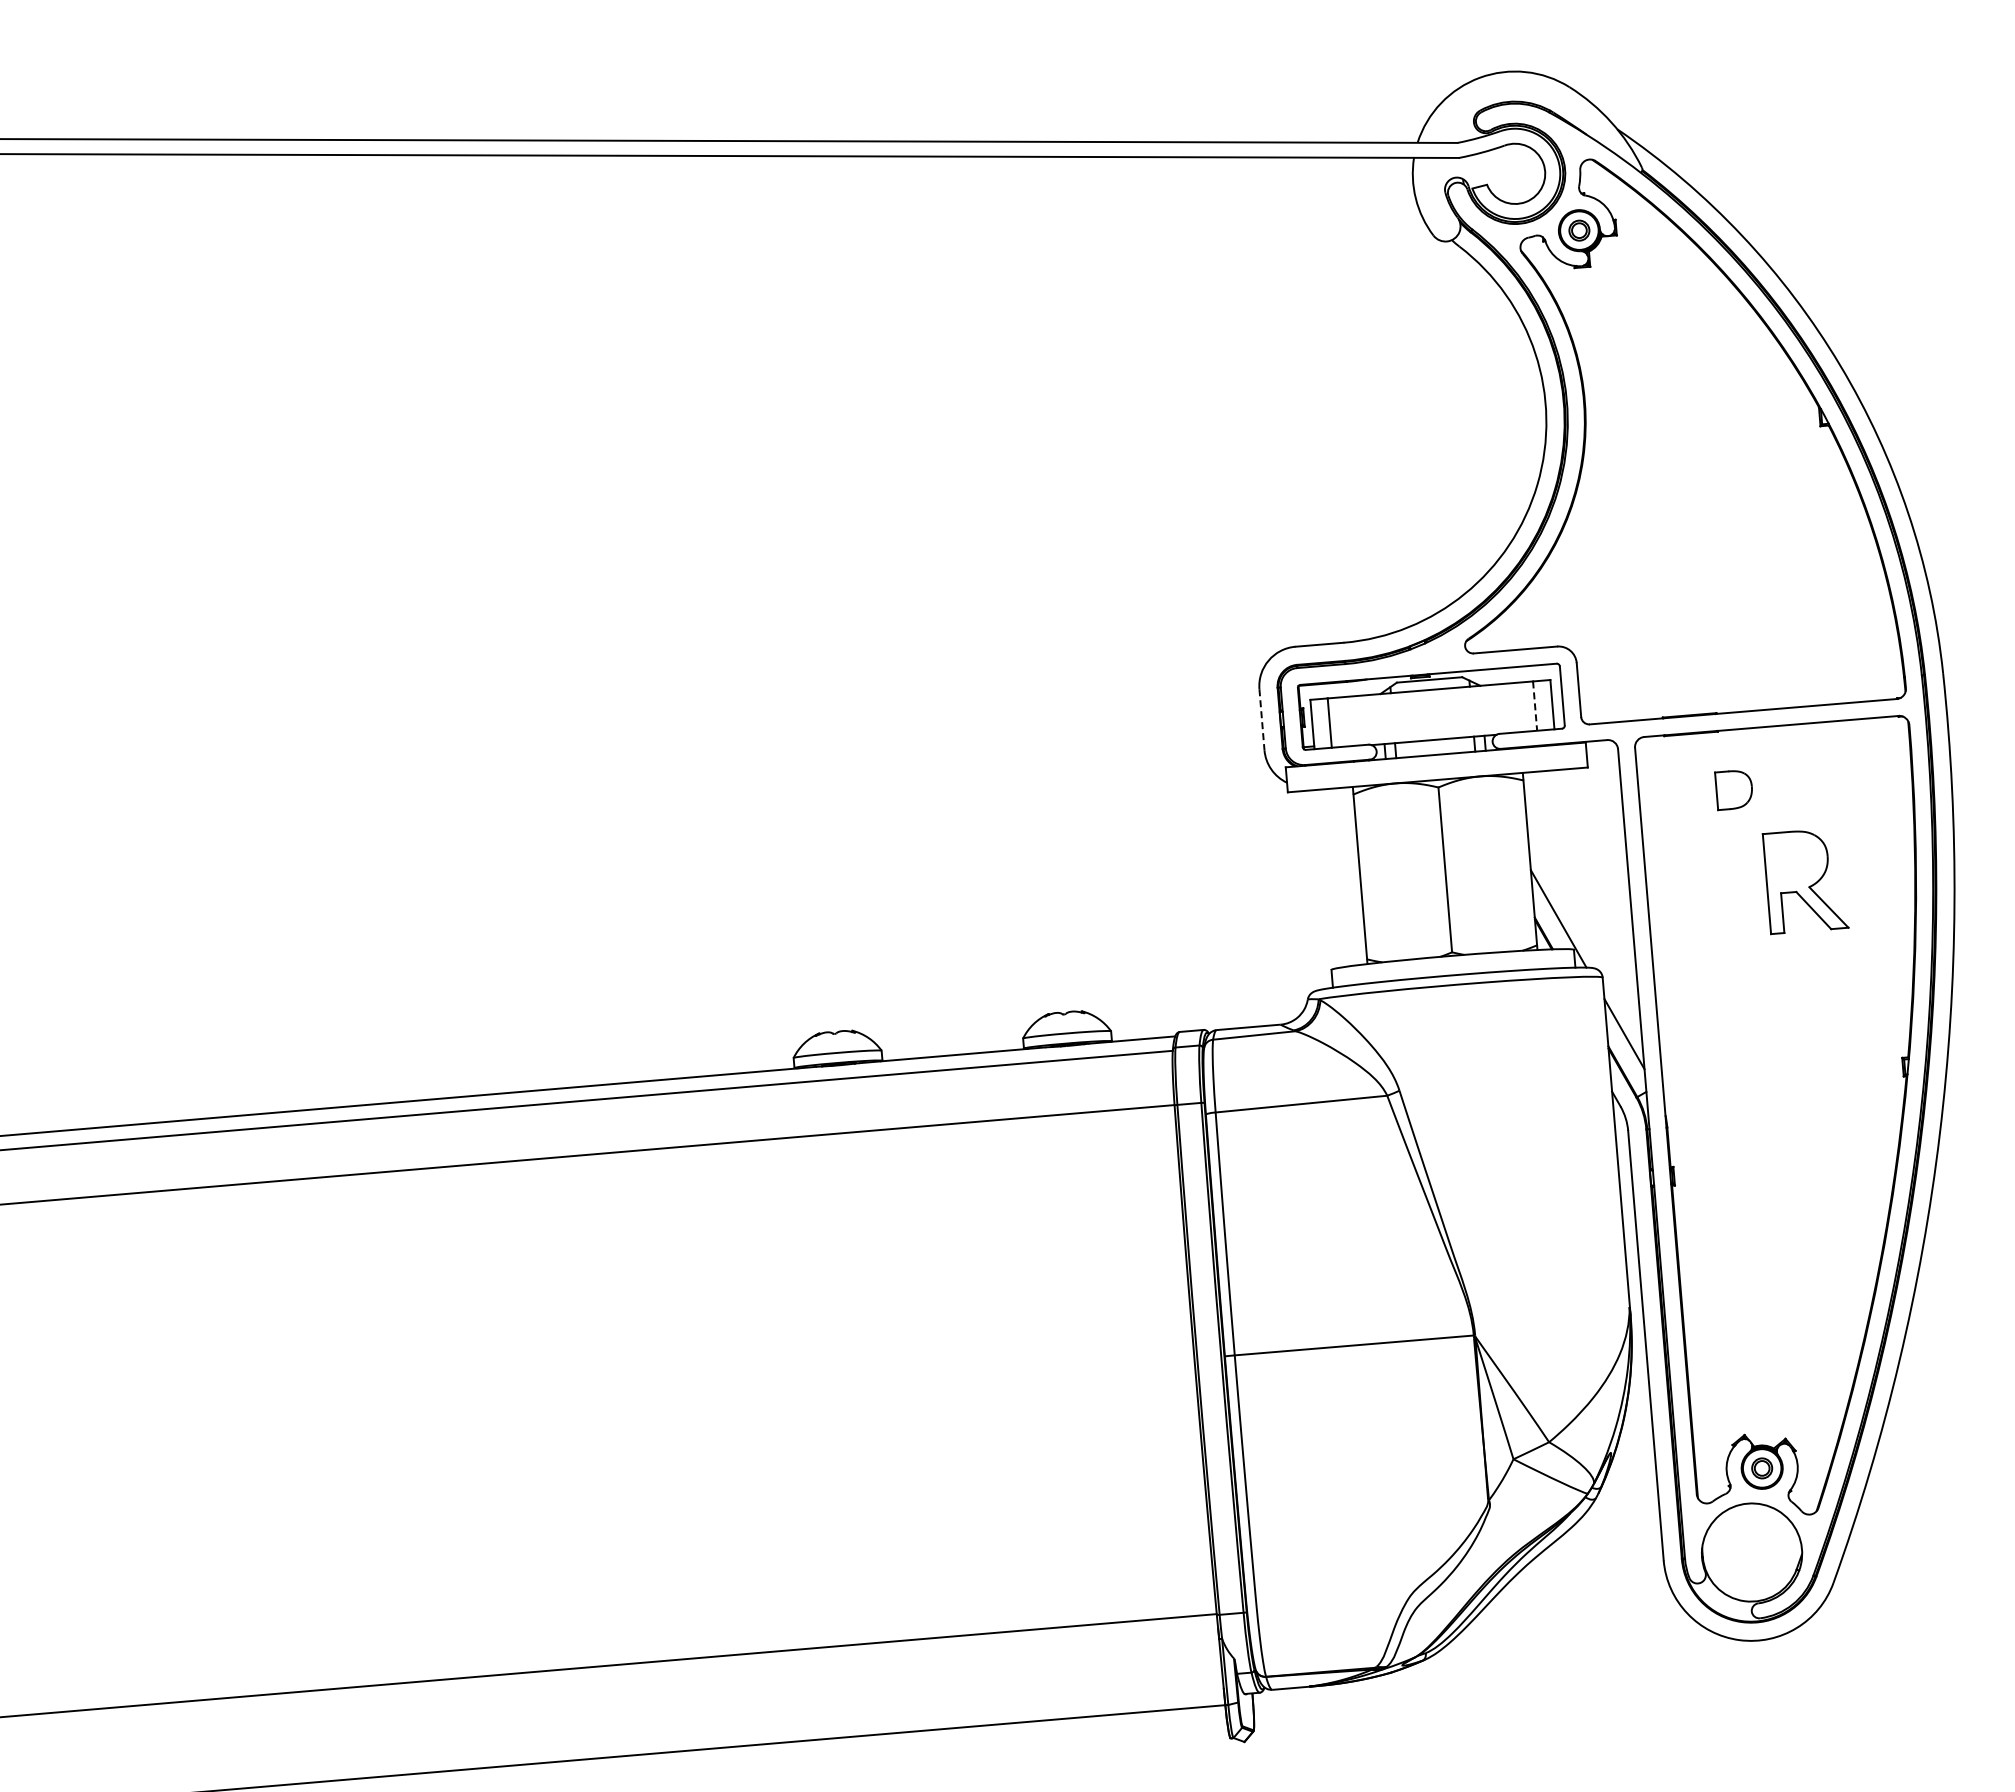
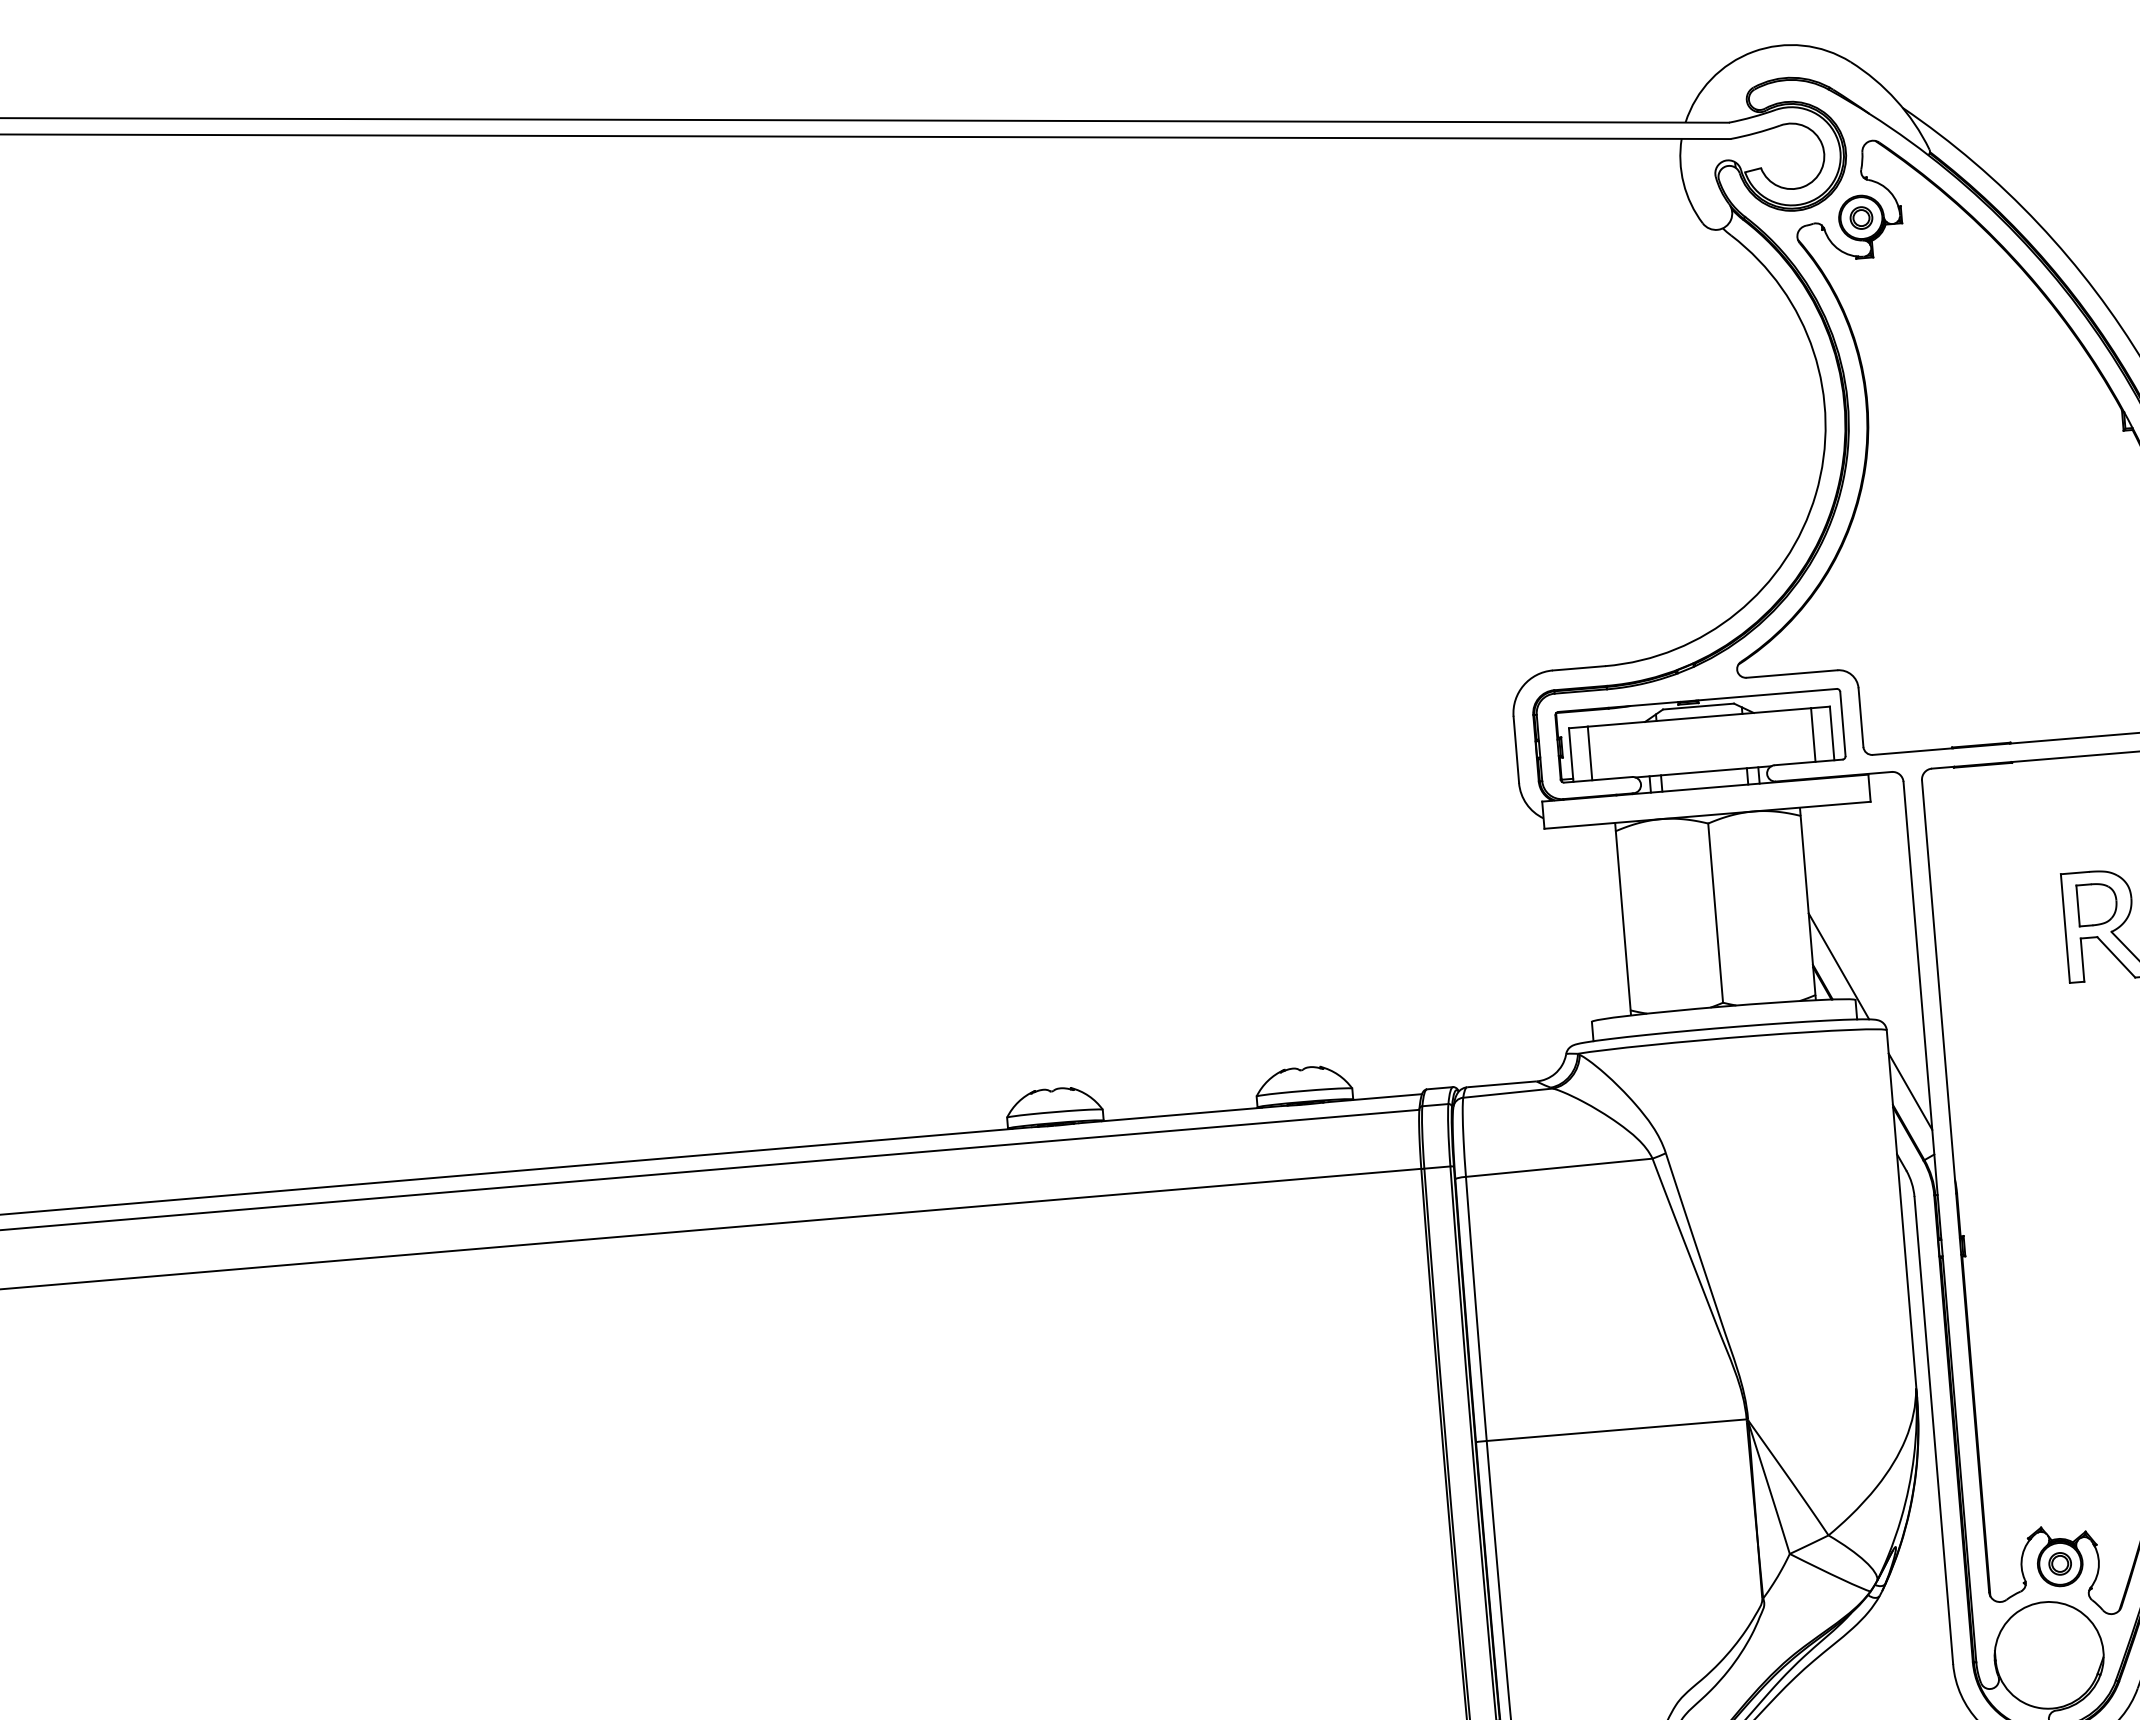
line: (1535, 706) -> (1813, 735), dashed -> solid
line: (1261, 719) -> (1515, 749), dashed -> solid
part: (1733, 790) -> (2096, 905), moved

